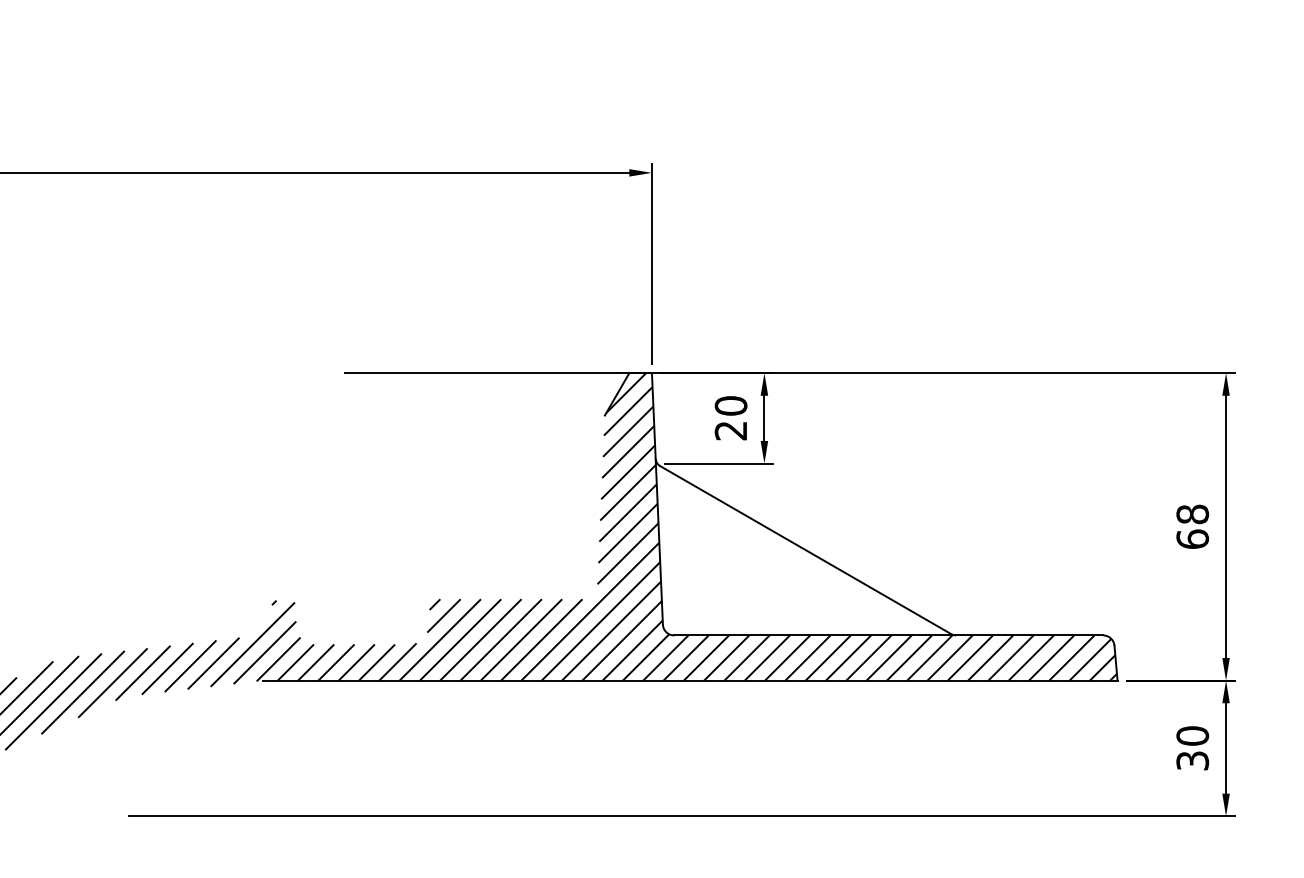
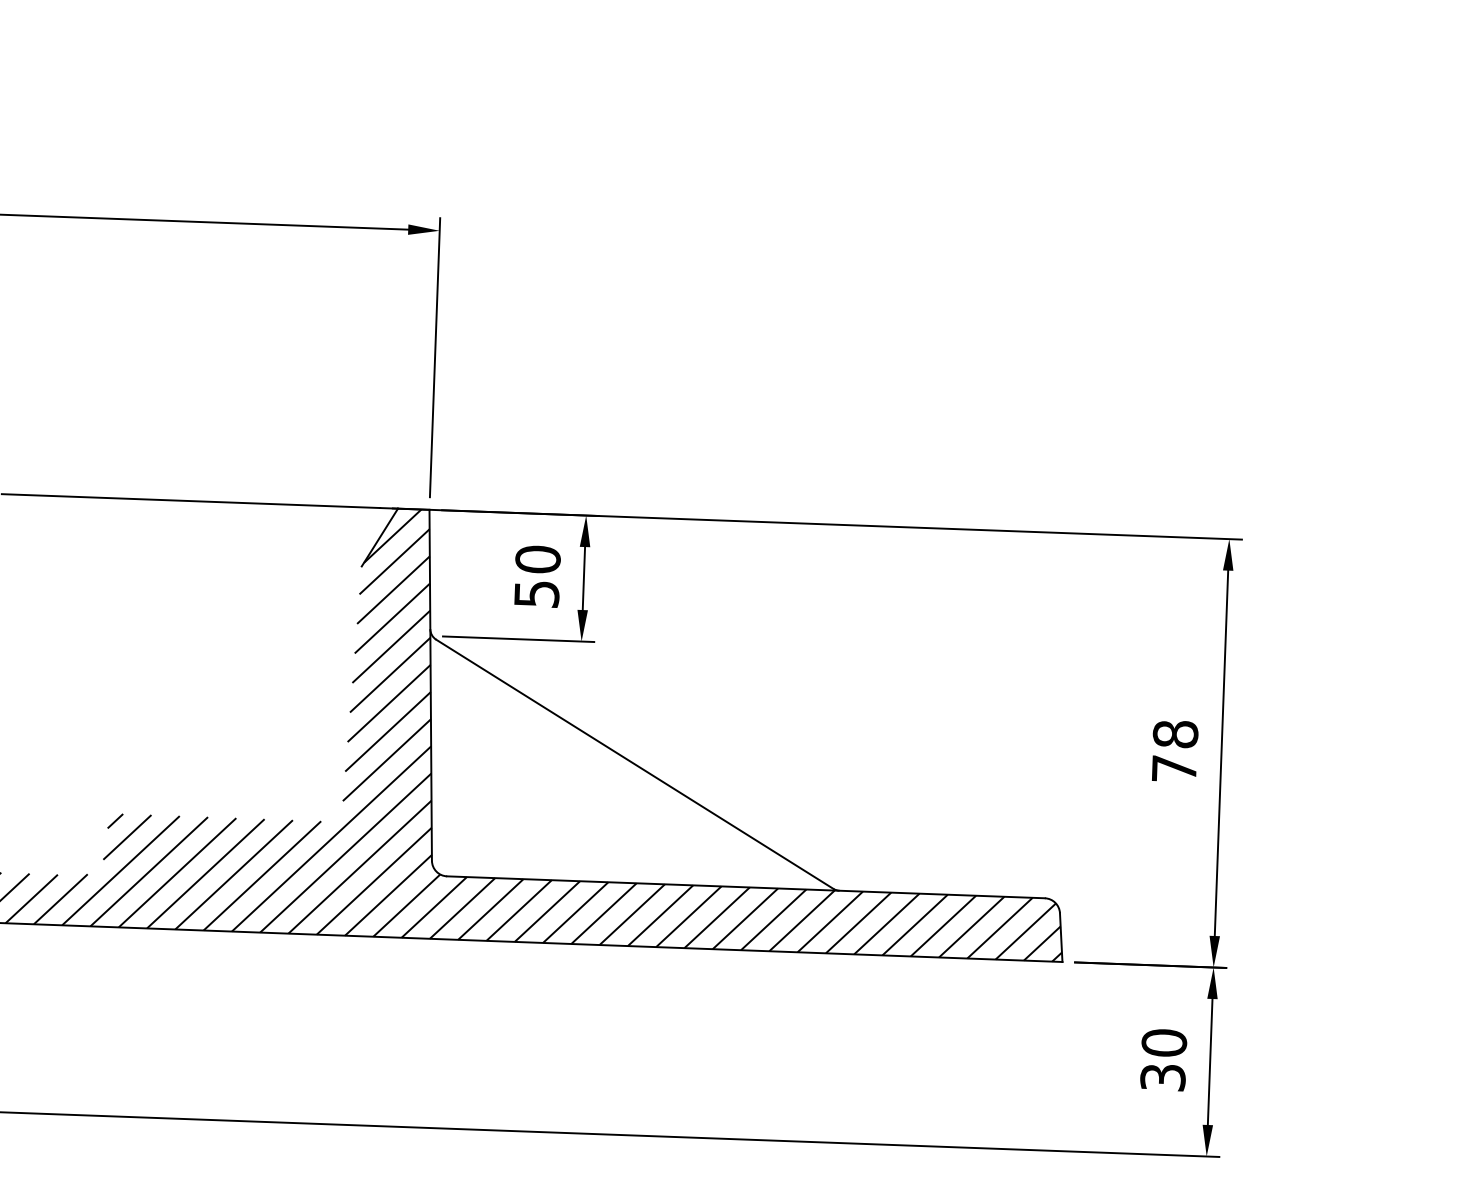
text: (730, 430) -> (536, 593), 20 -> 50
text: (1192, 538) -> (1174, 767), 68 -> 78

